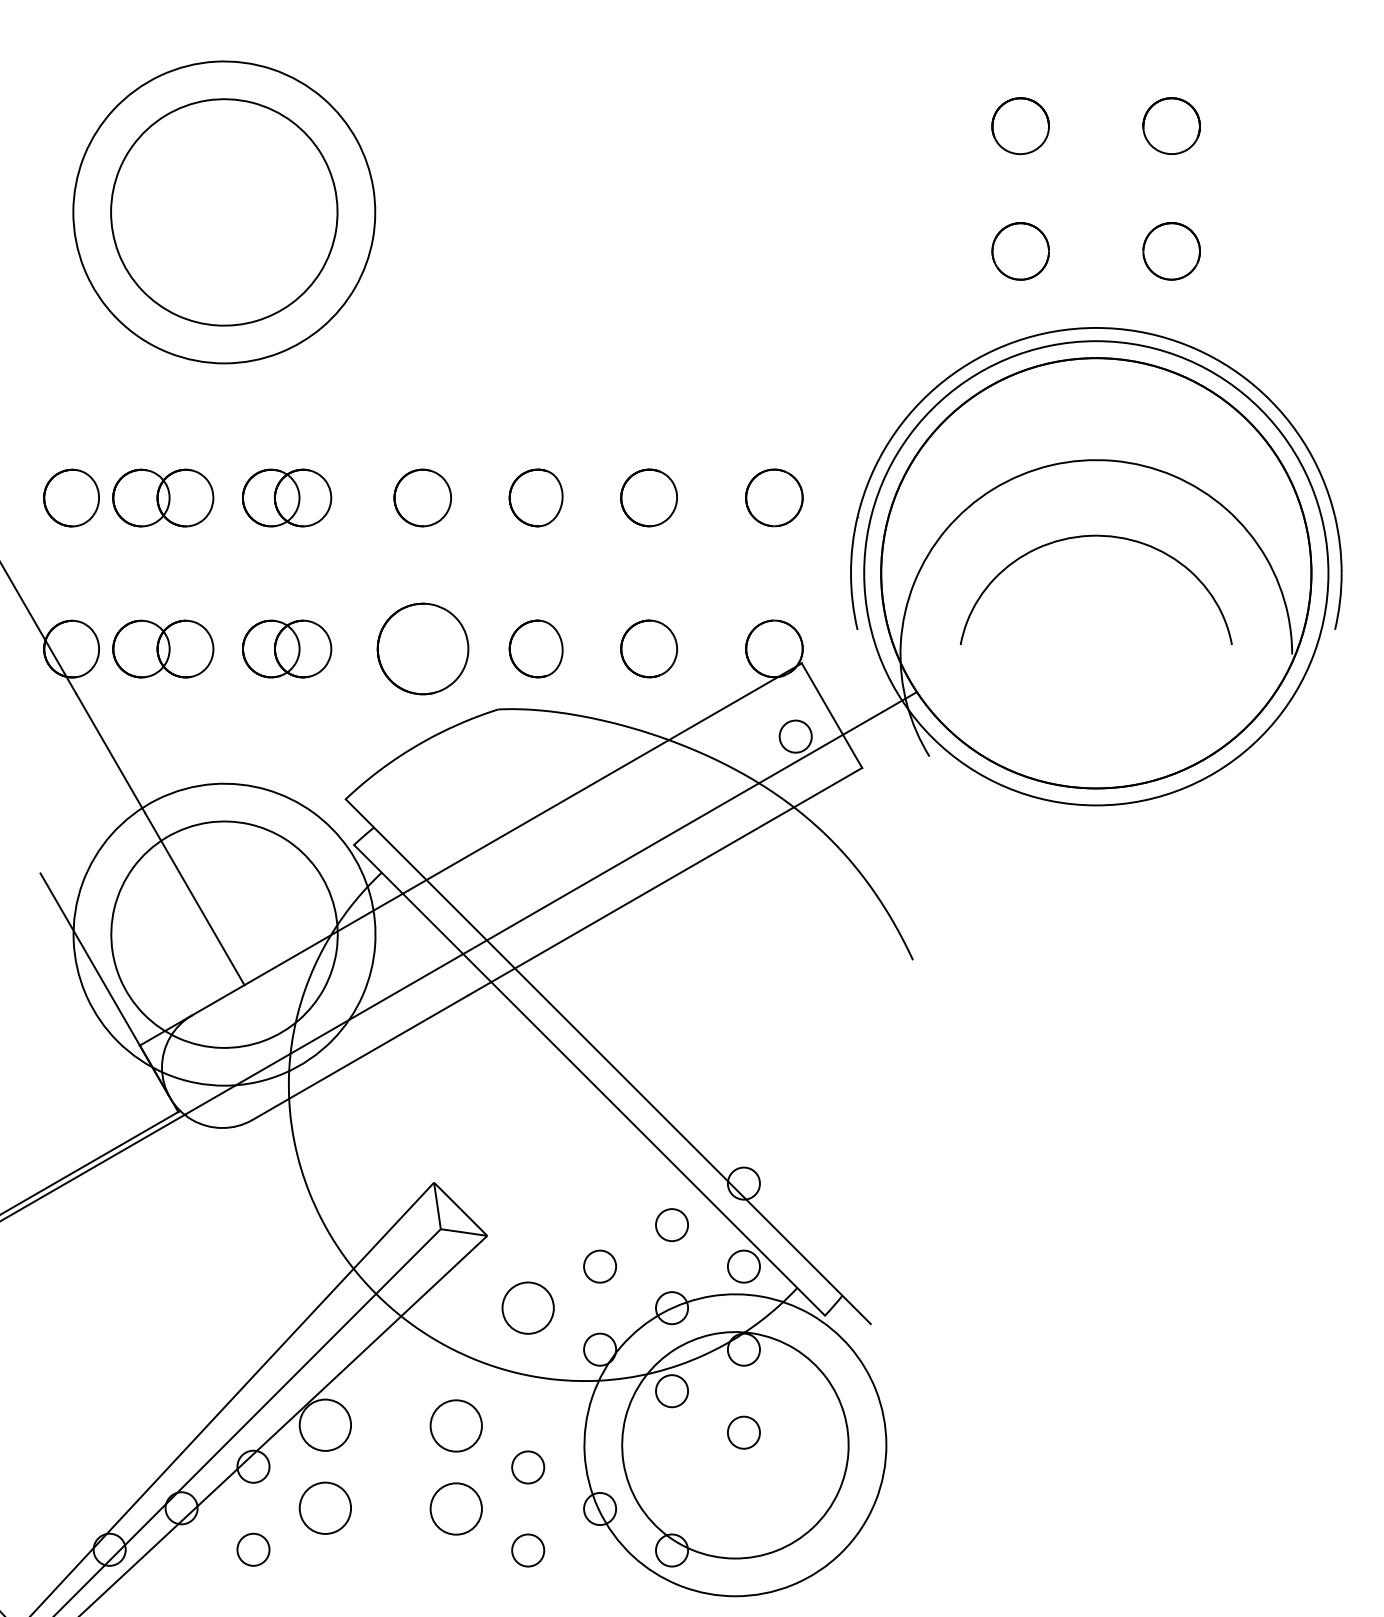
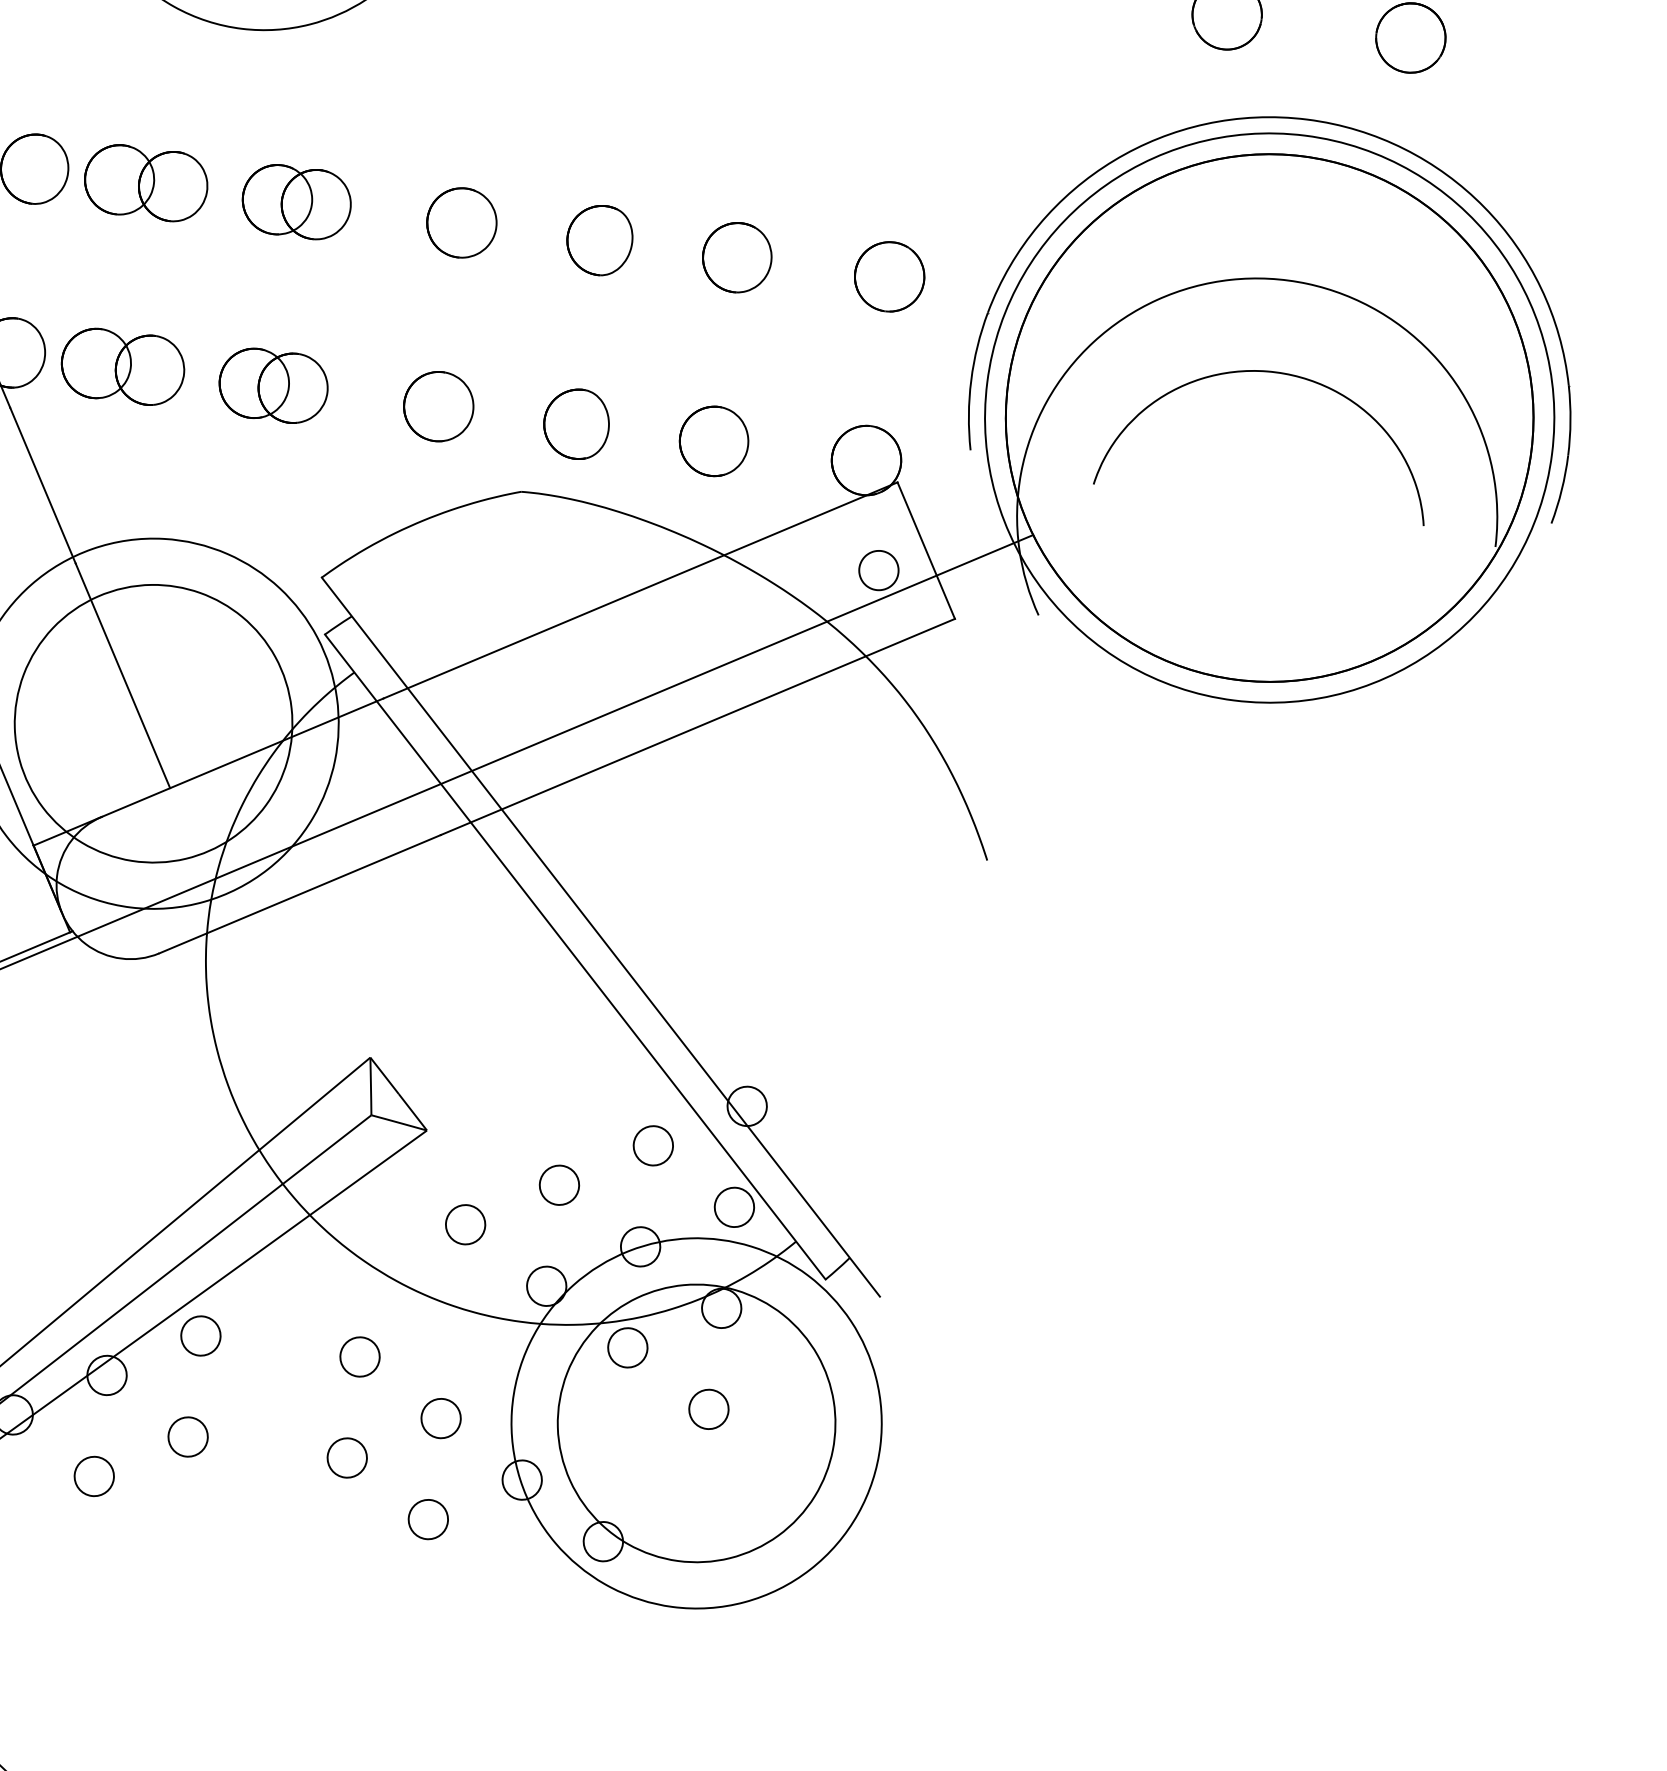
part: (422, 648) -> (438, 405), size x0.62
circle: (528, 1308) -> (465, 1225), size x0.62
circle: (325, 1425) -> (201, 1336), size x0.62
circle: (456, 1425) -> (360, 1356), size x0.62
circle: (325, 1508) -> (188, 1437), size x0.62
circle: (456, 1508) -> (347, 1457), size x0.62

